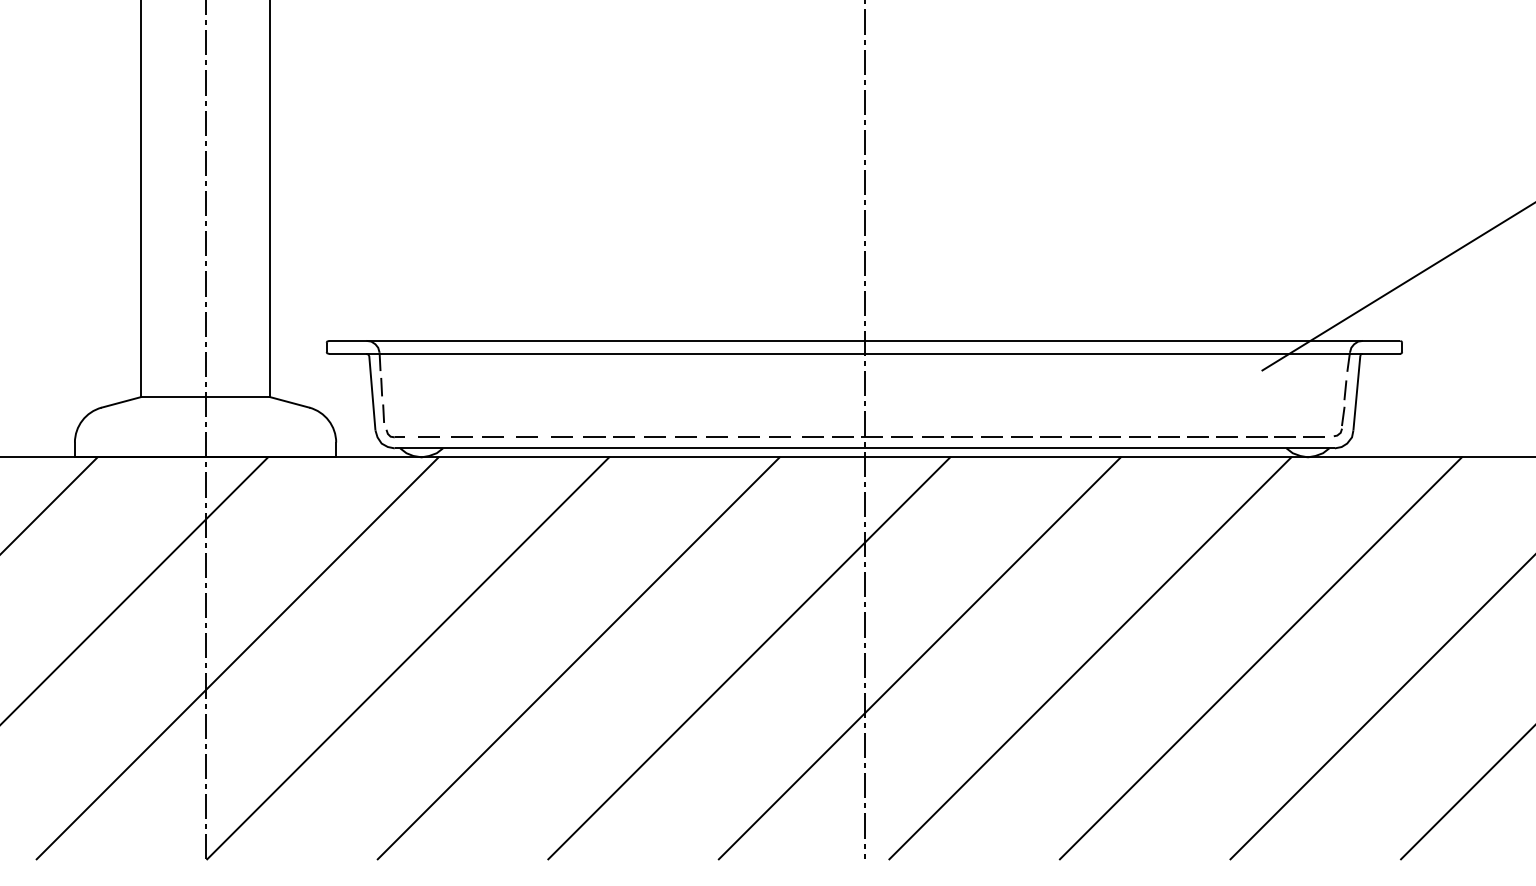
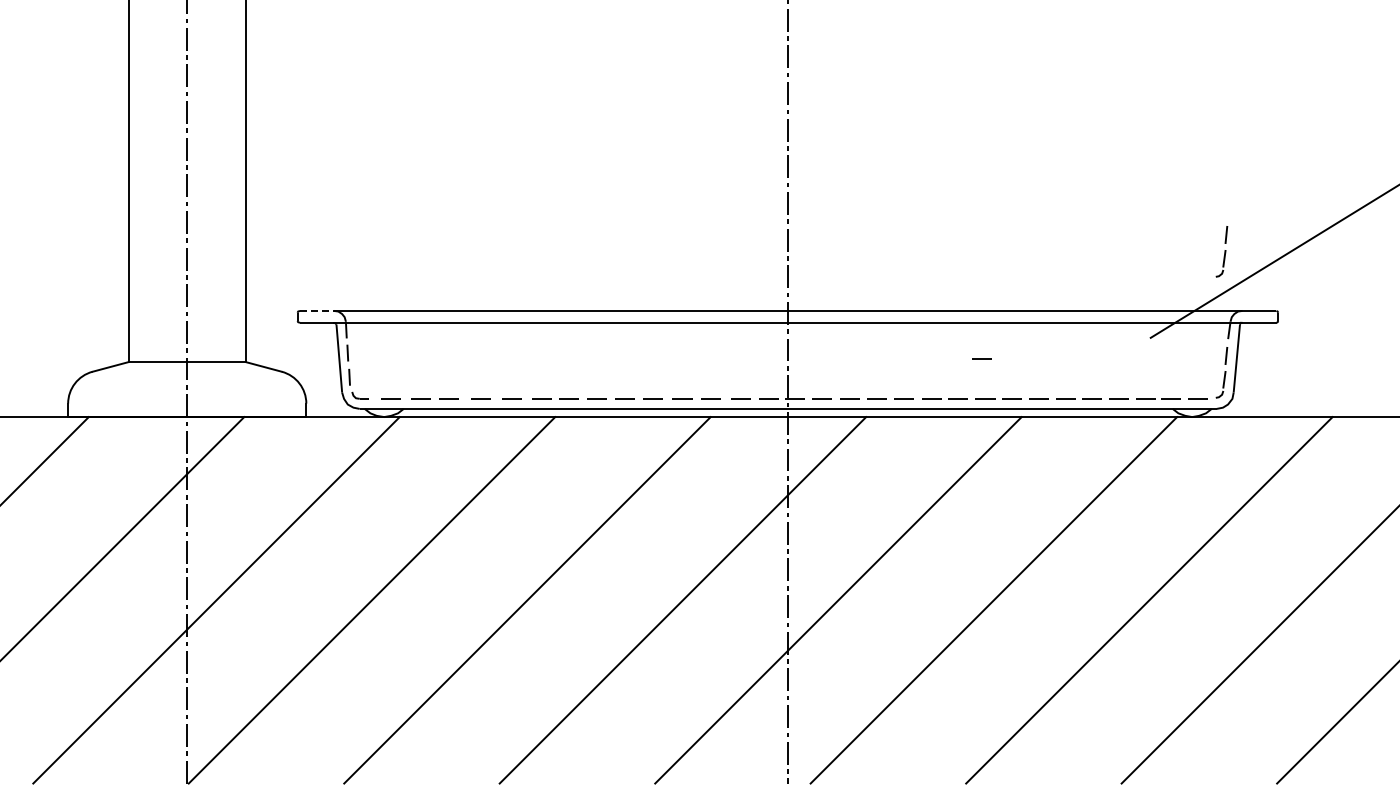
part: (1340, 275) -> (1221, 251), added
line: (348, 340) -> (317, 310), solid -> dashed
line: (1076, 393) -> (981, 358), added

